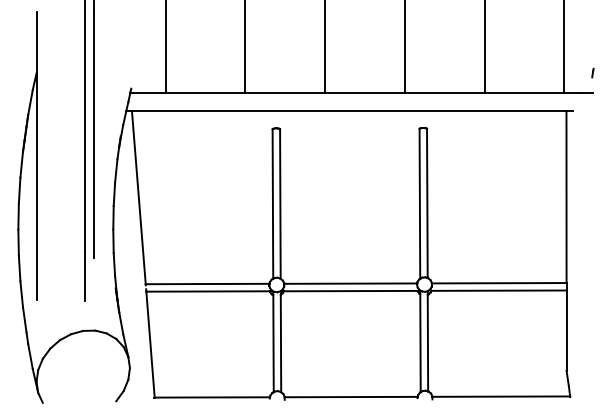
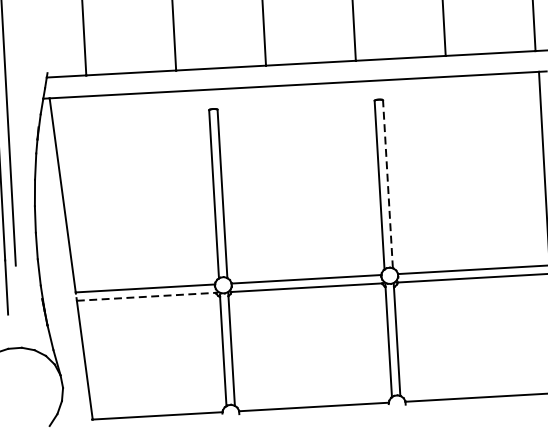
line: (427, 203) -> (388, 184), solid -> dashed
line: (208, 291) -> (146, 296), solid -> dashed

